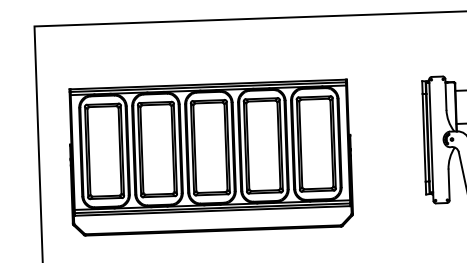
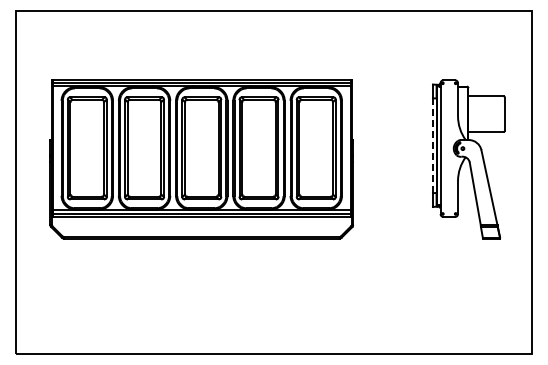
line: (423, 137) -> (432, 145), solid -> dashed

